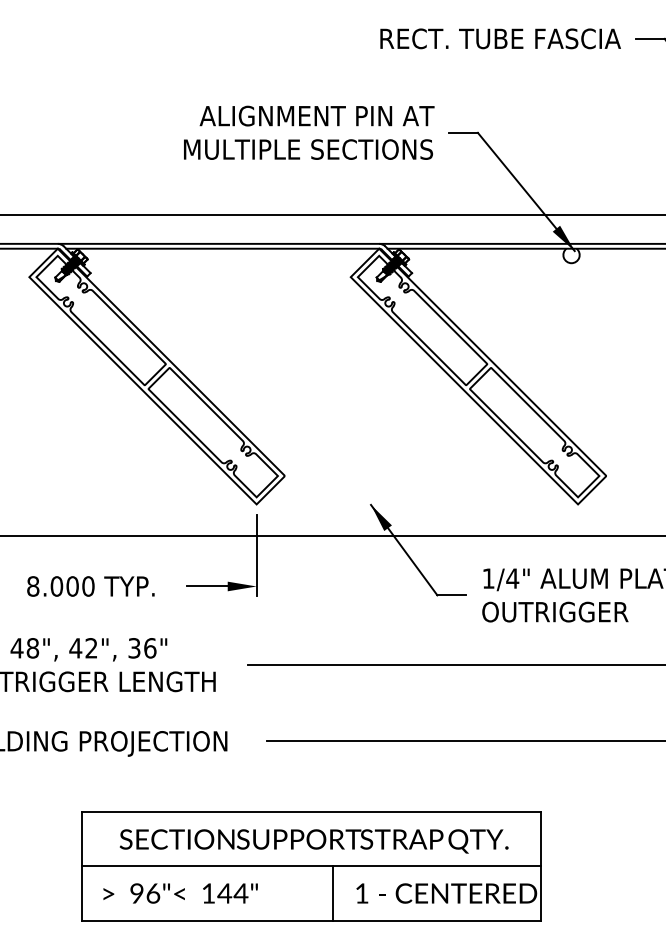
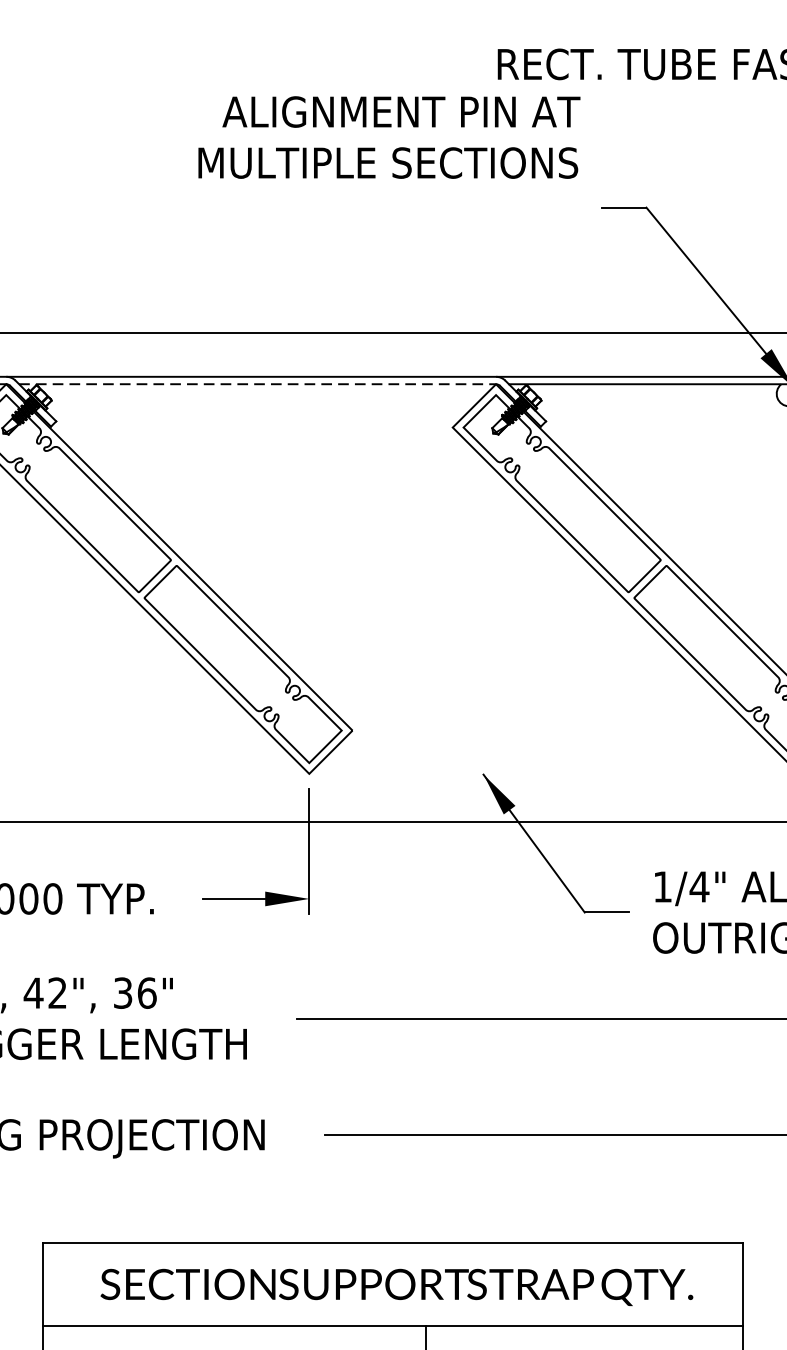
text: (309, 132) -> (389, 137), moved
line: (223, 248) -> (258, 383), solid -> dashed

